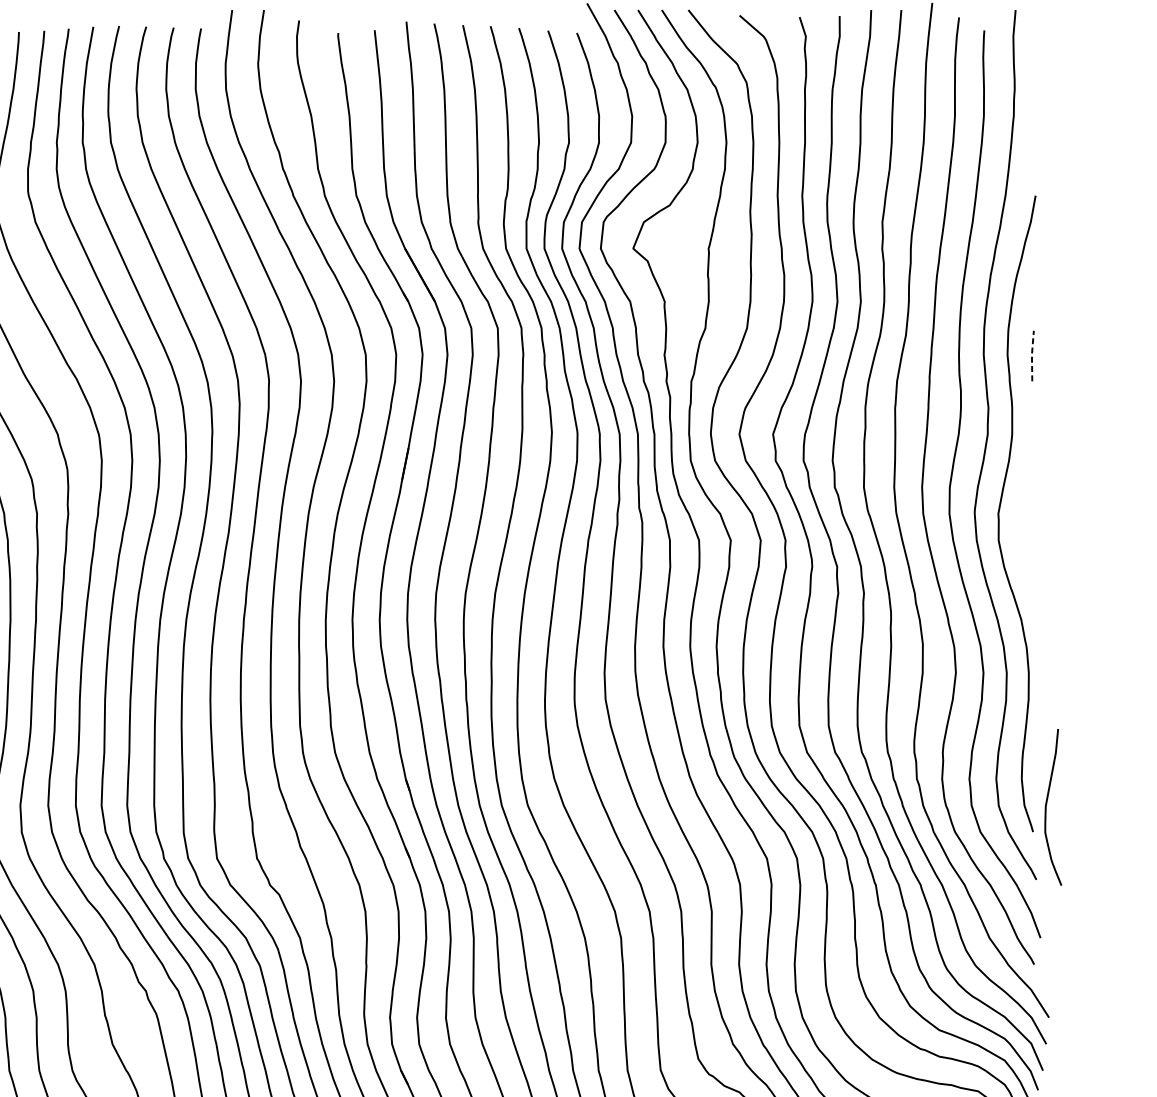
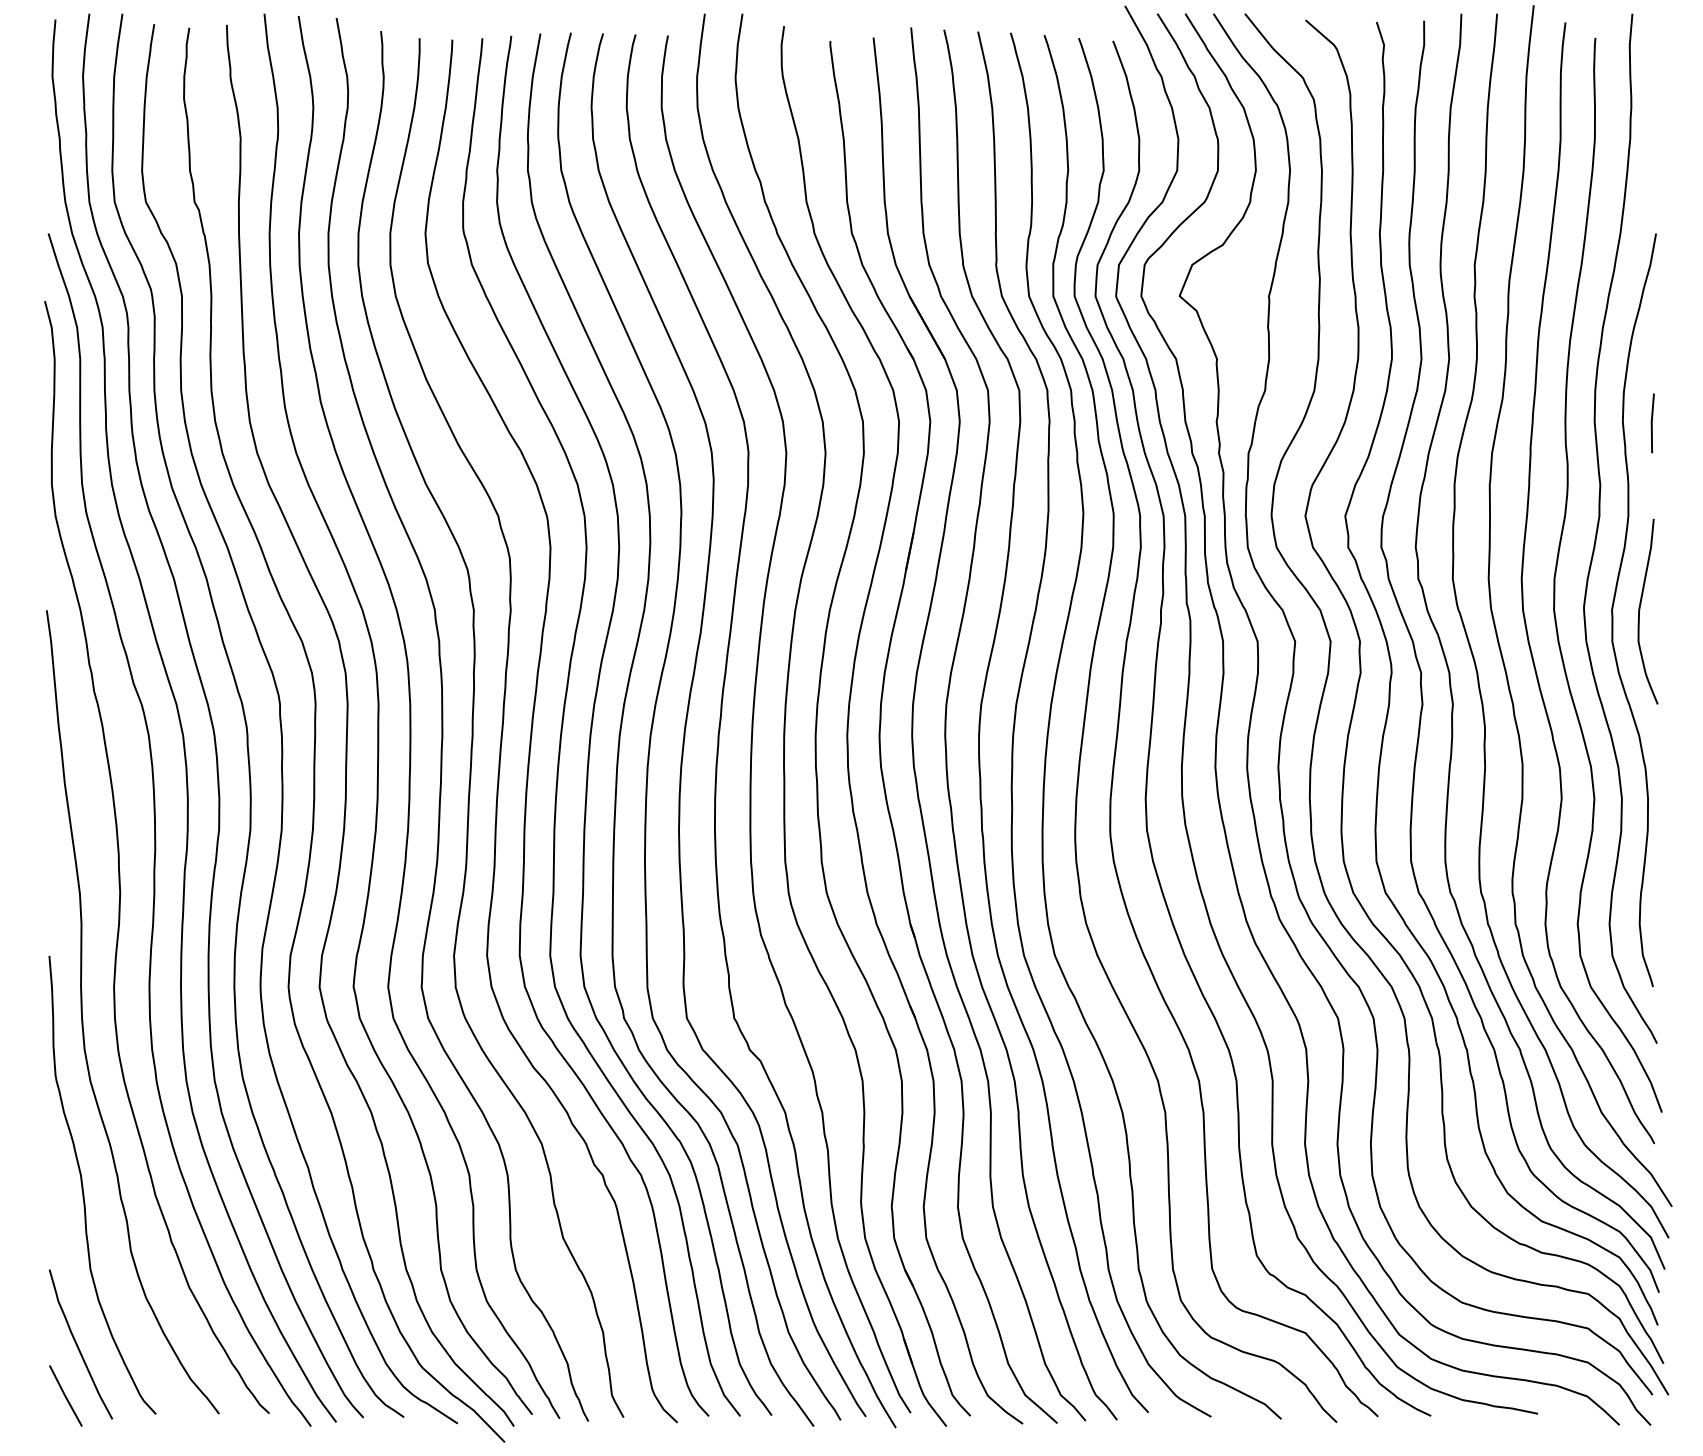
line: (1031, 355) -> (1651, 422), dashed -> solid
curve: (1046, 806) -> (1640, 610), moved

